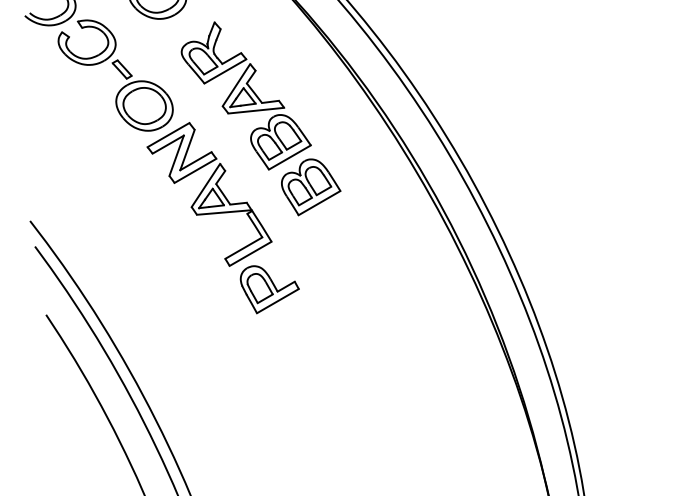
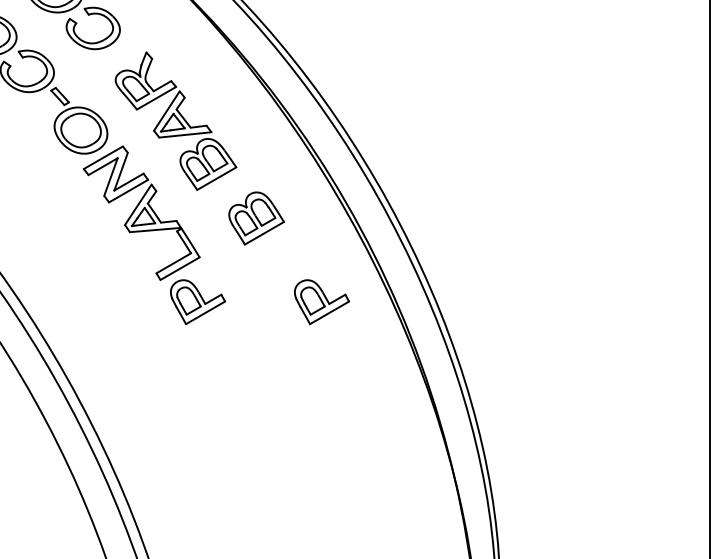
part: (311, 187) -> (256, 218), moved
part: (403, 290) -> (322, 302), added

